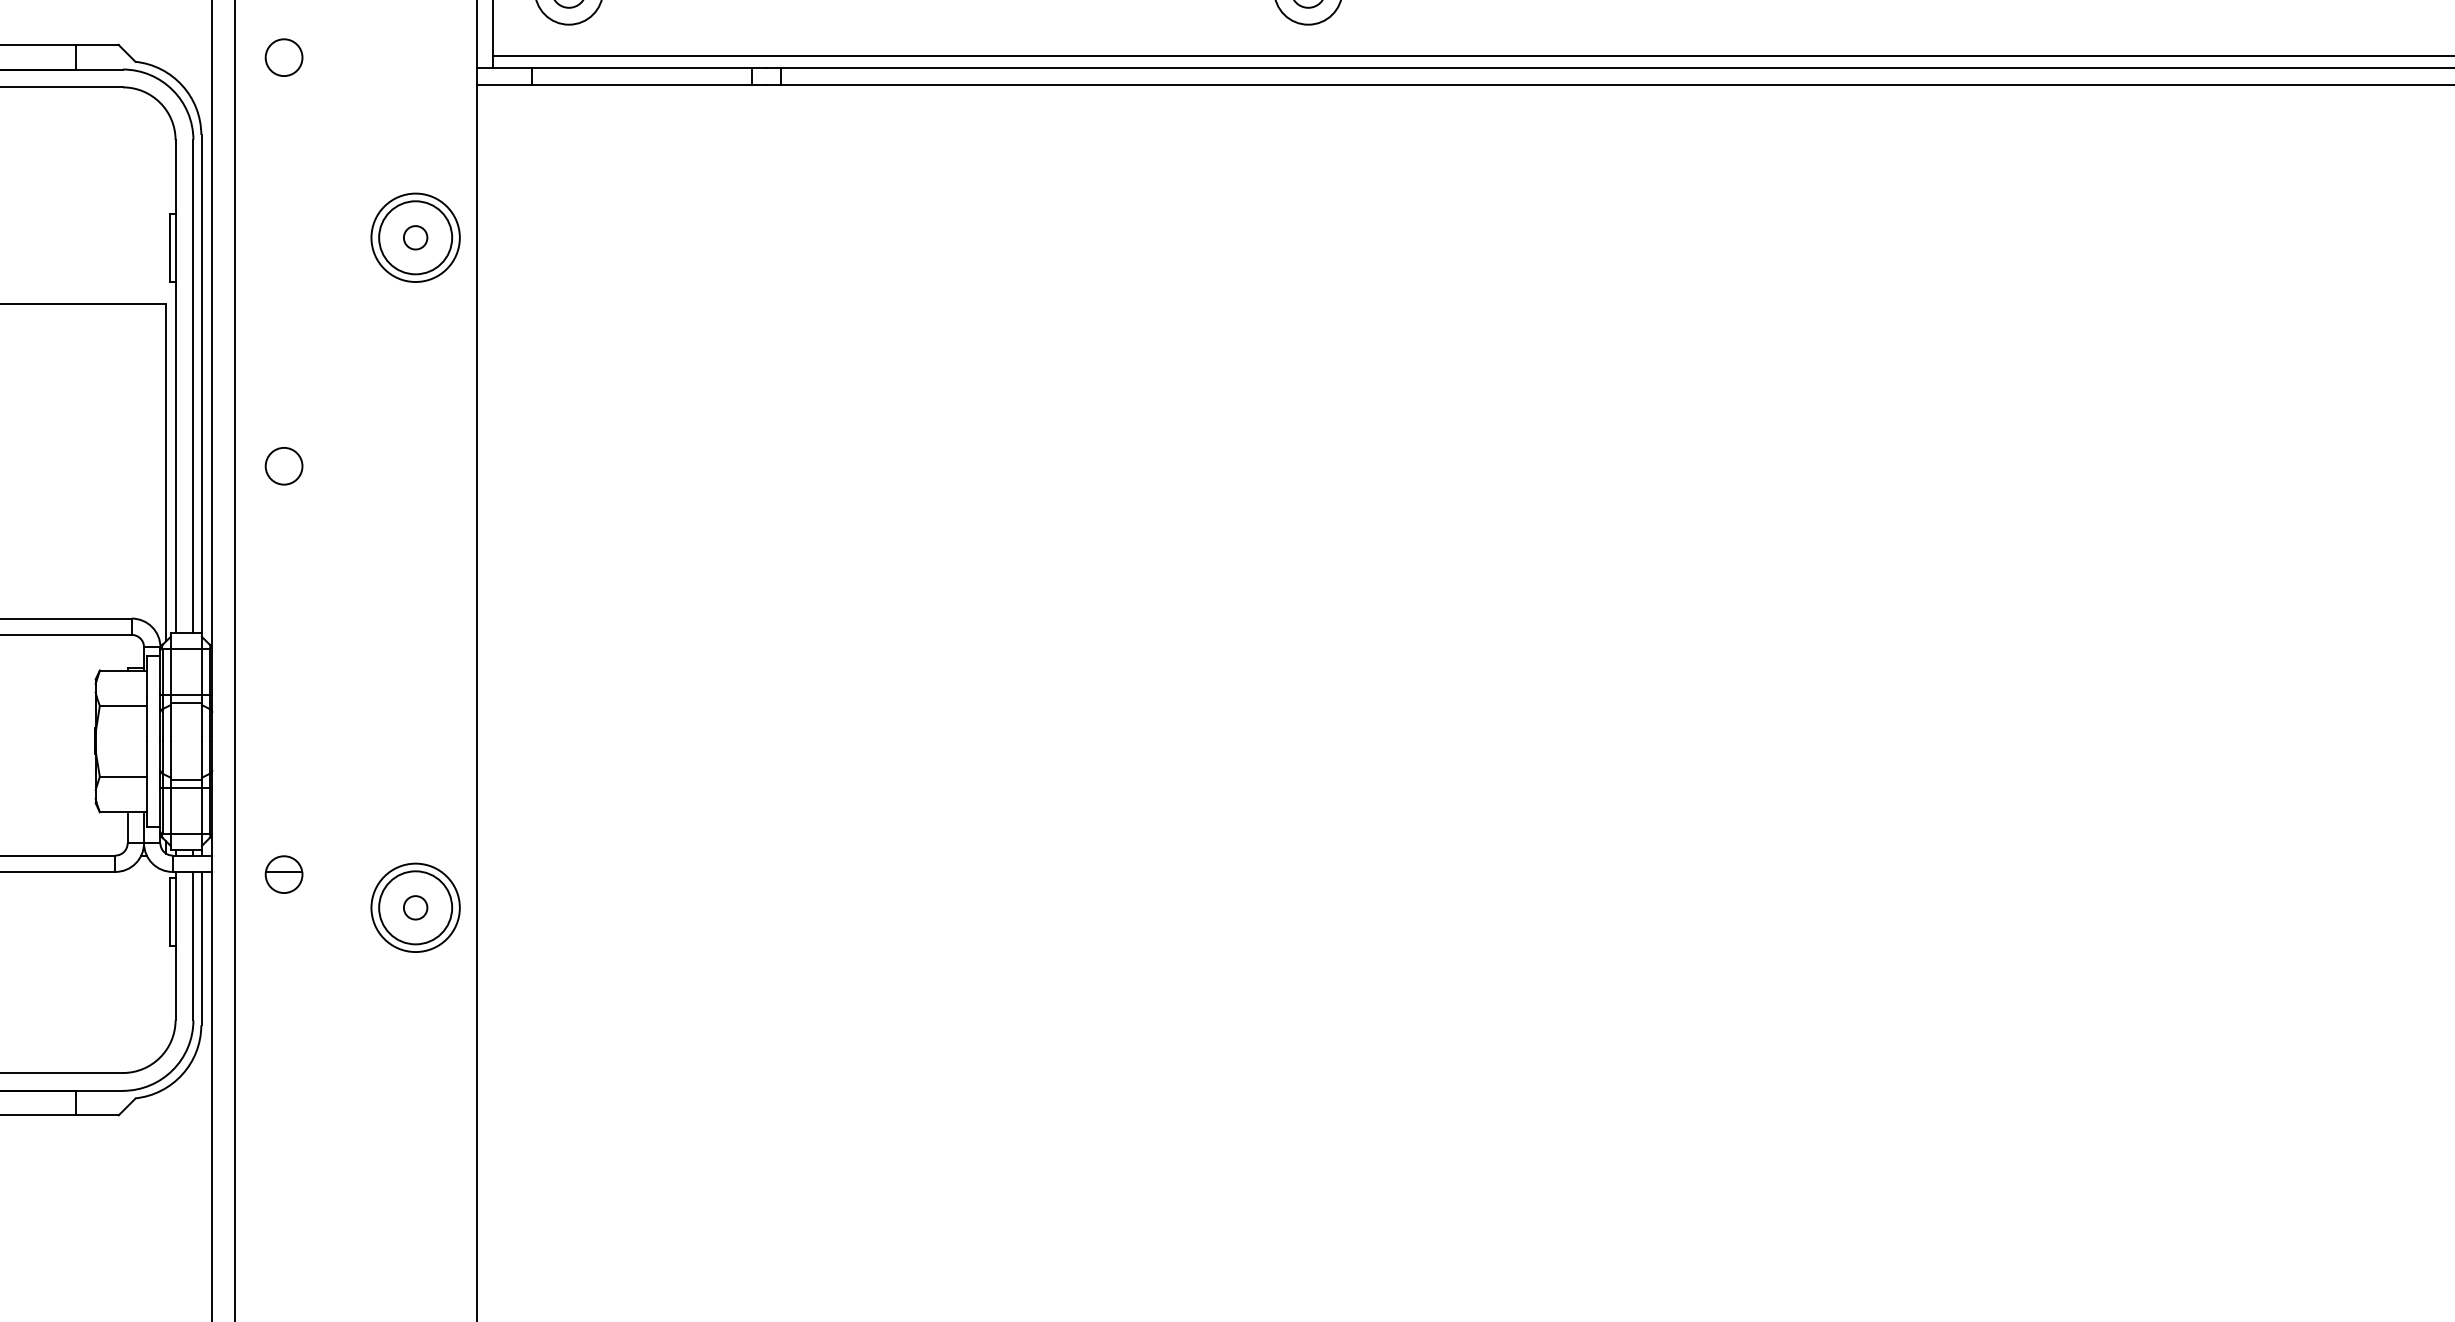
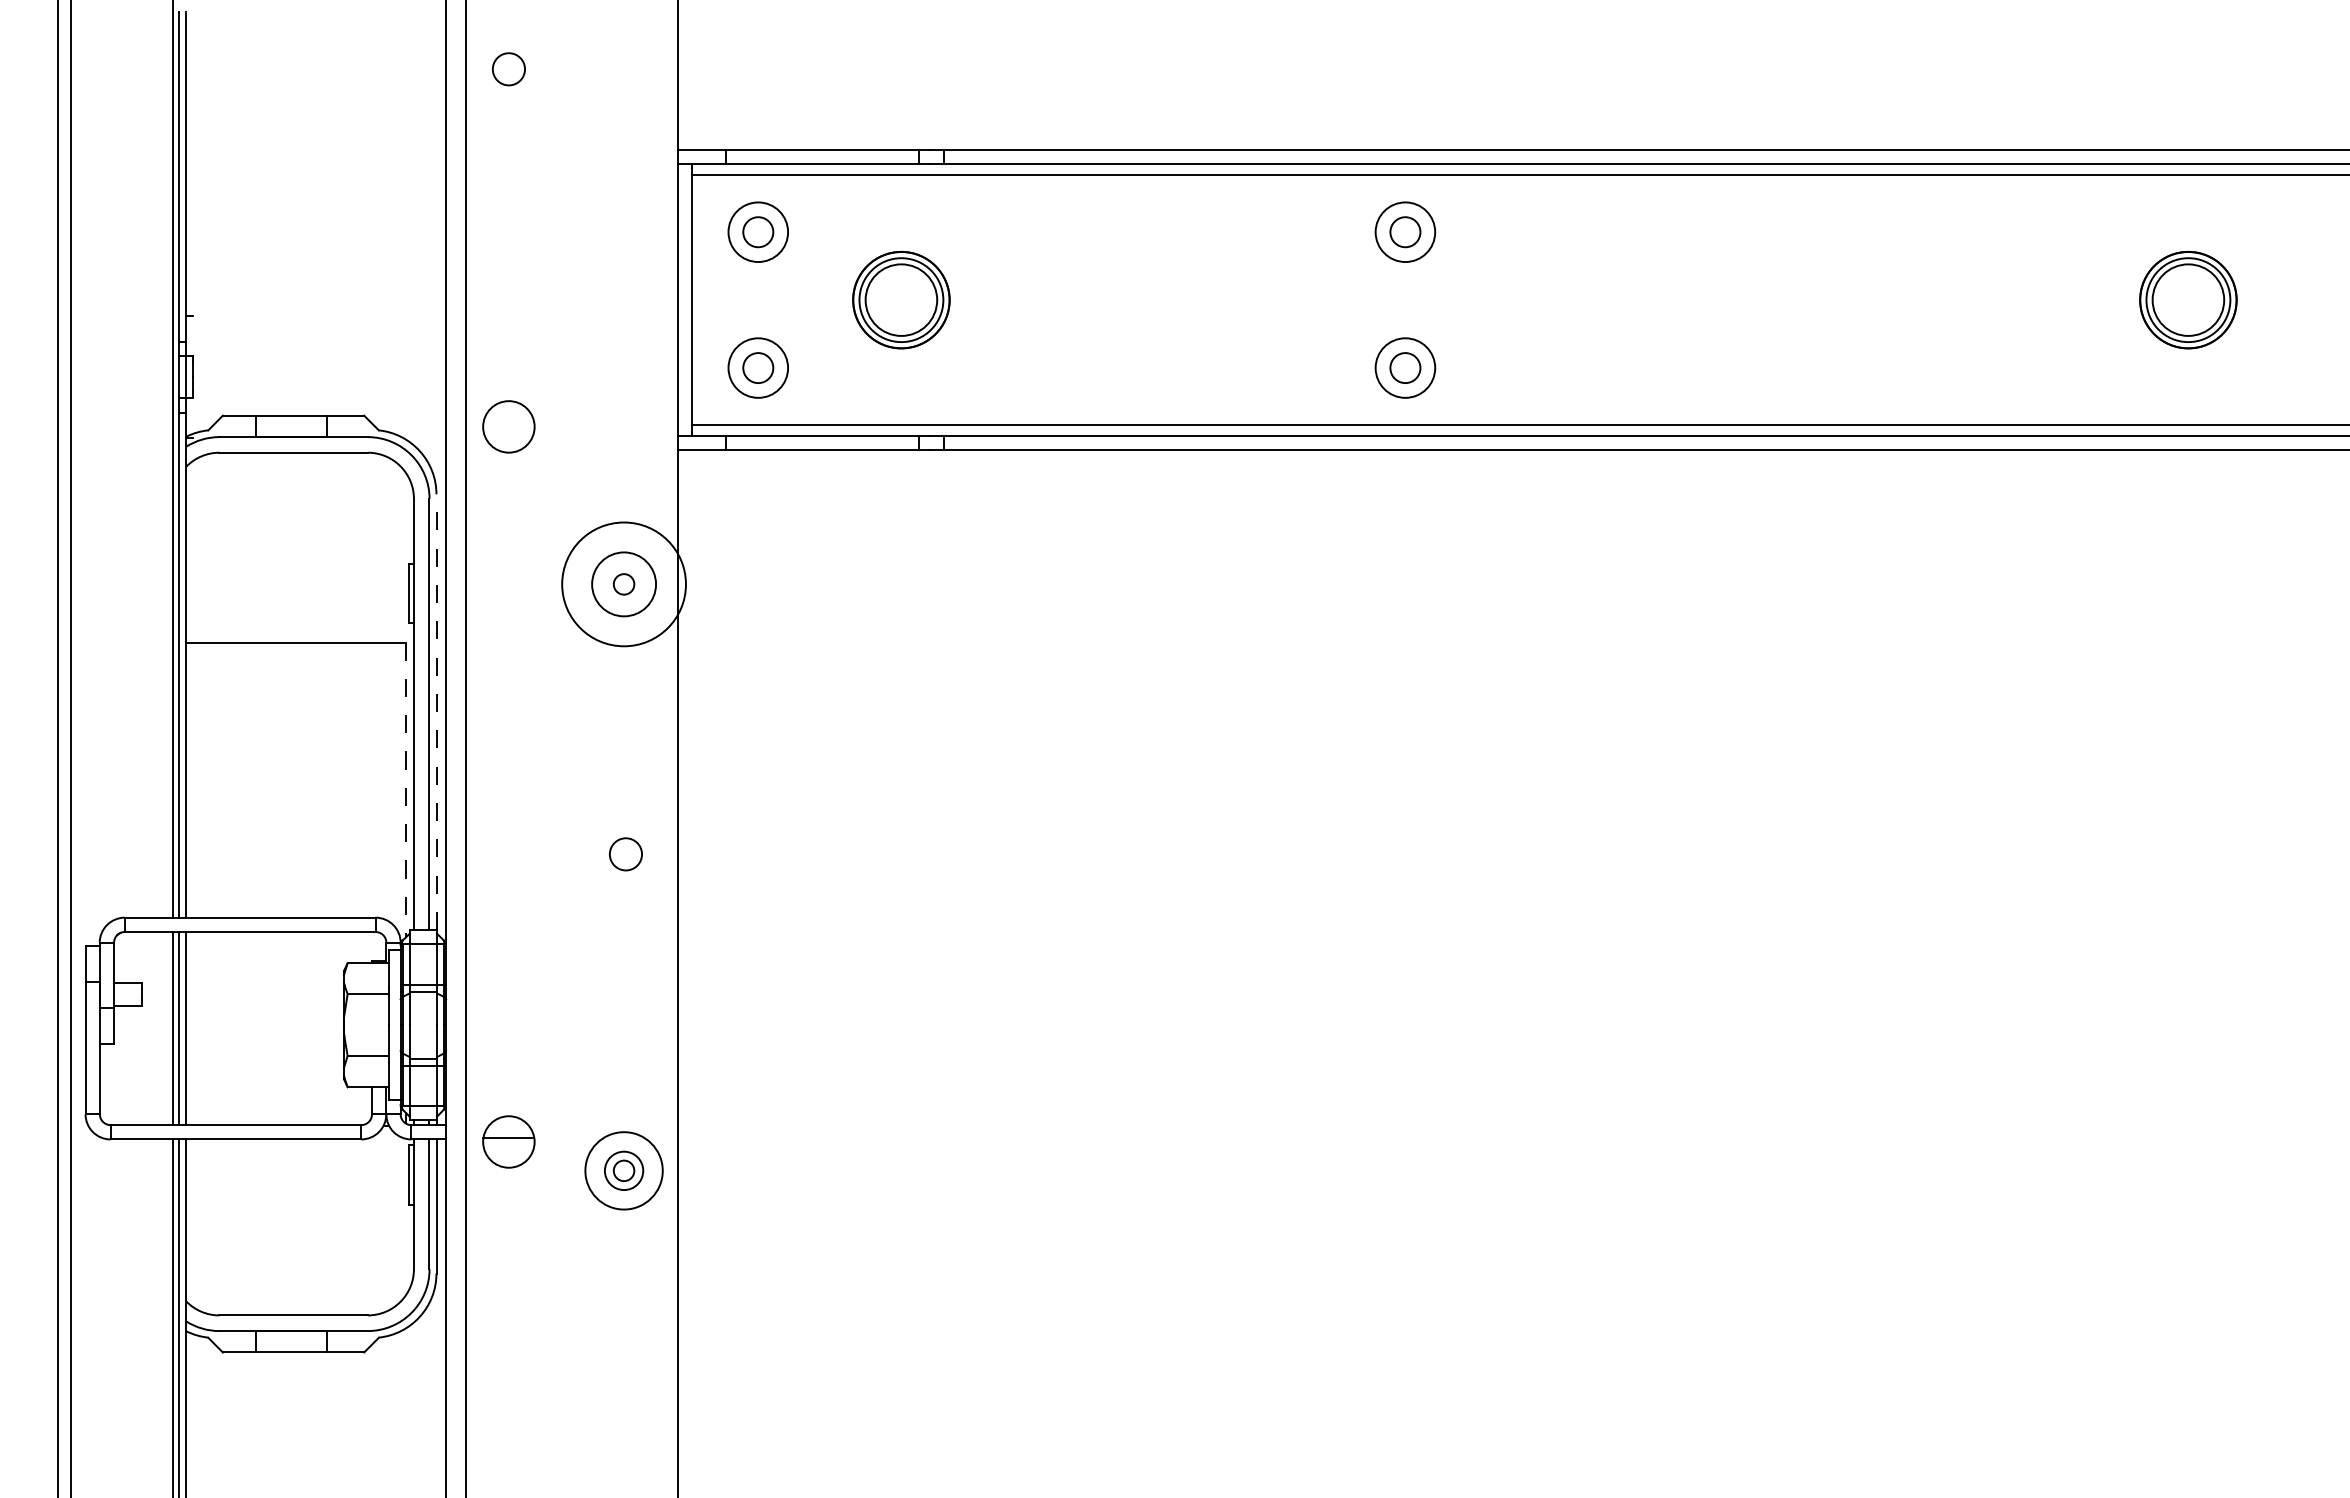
circle: (283, 57) -> (508, 426), size x1.6
circle: (414, 237) -> (623, 584), size x1.6
line: (201, 384) -> (436, 712), solid -> dashed
circle: (283, 466) -> (625, 854), moved
line: (165, 473) -> (405, 790), solid -> dashed
part: (283, 874) -> (508, 1141), size x1.6
circle: (416, 907) -> (624, 1170), size x0.6

